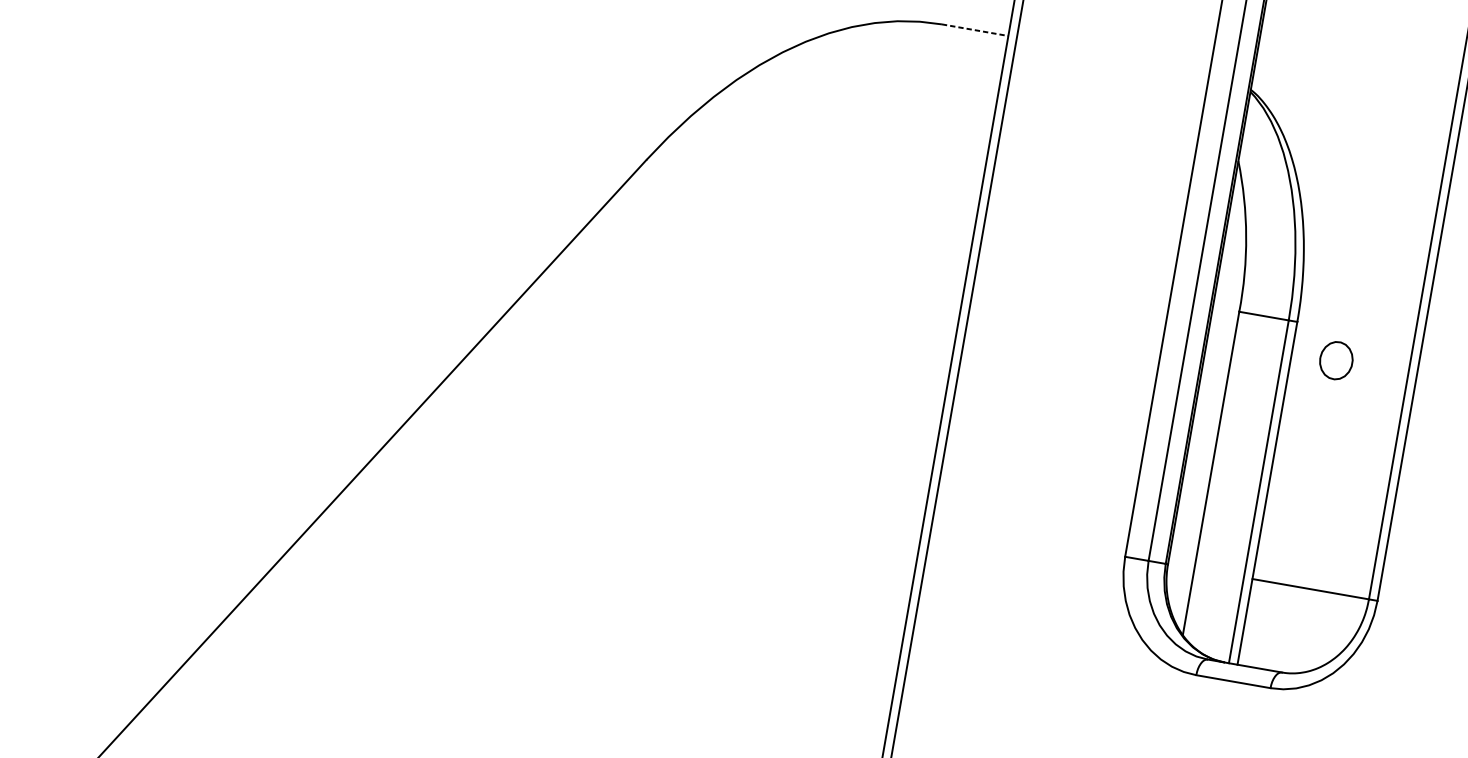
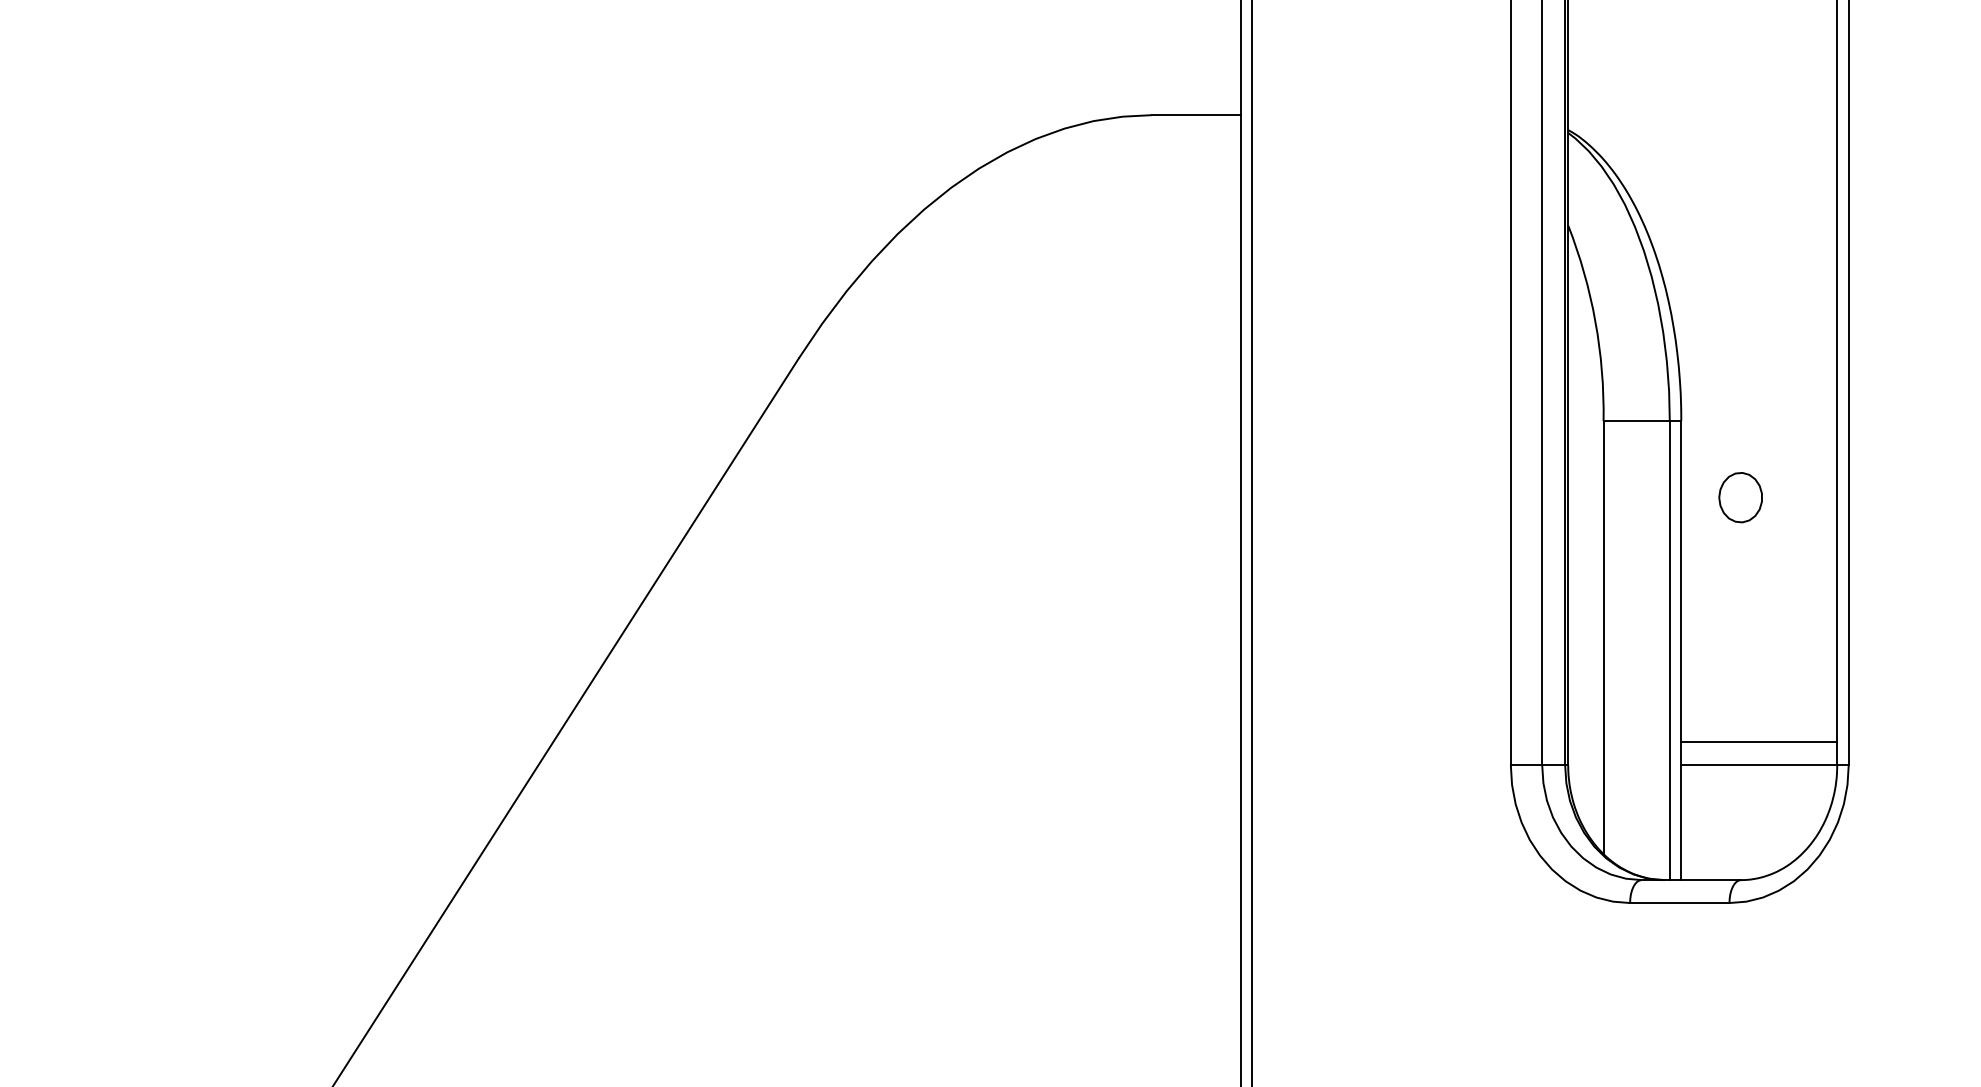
line: (975, 30) -> (1196, 115), dashed -> solid
part: (1336, 360) -> (1740, 497), moved
line: (1313, 572) -> (1759, 742), added

